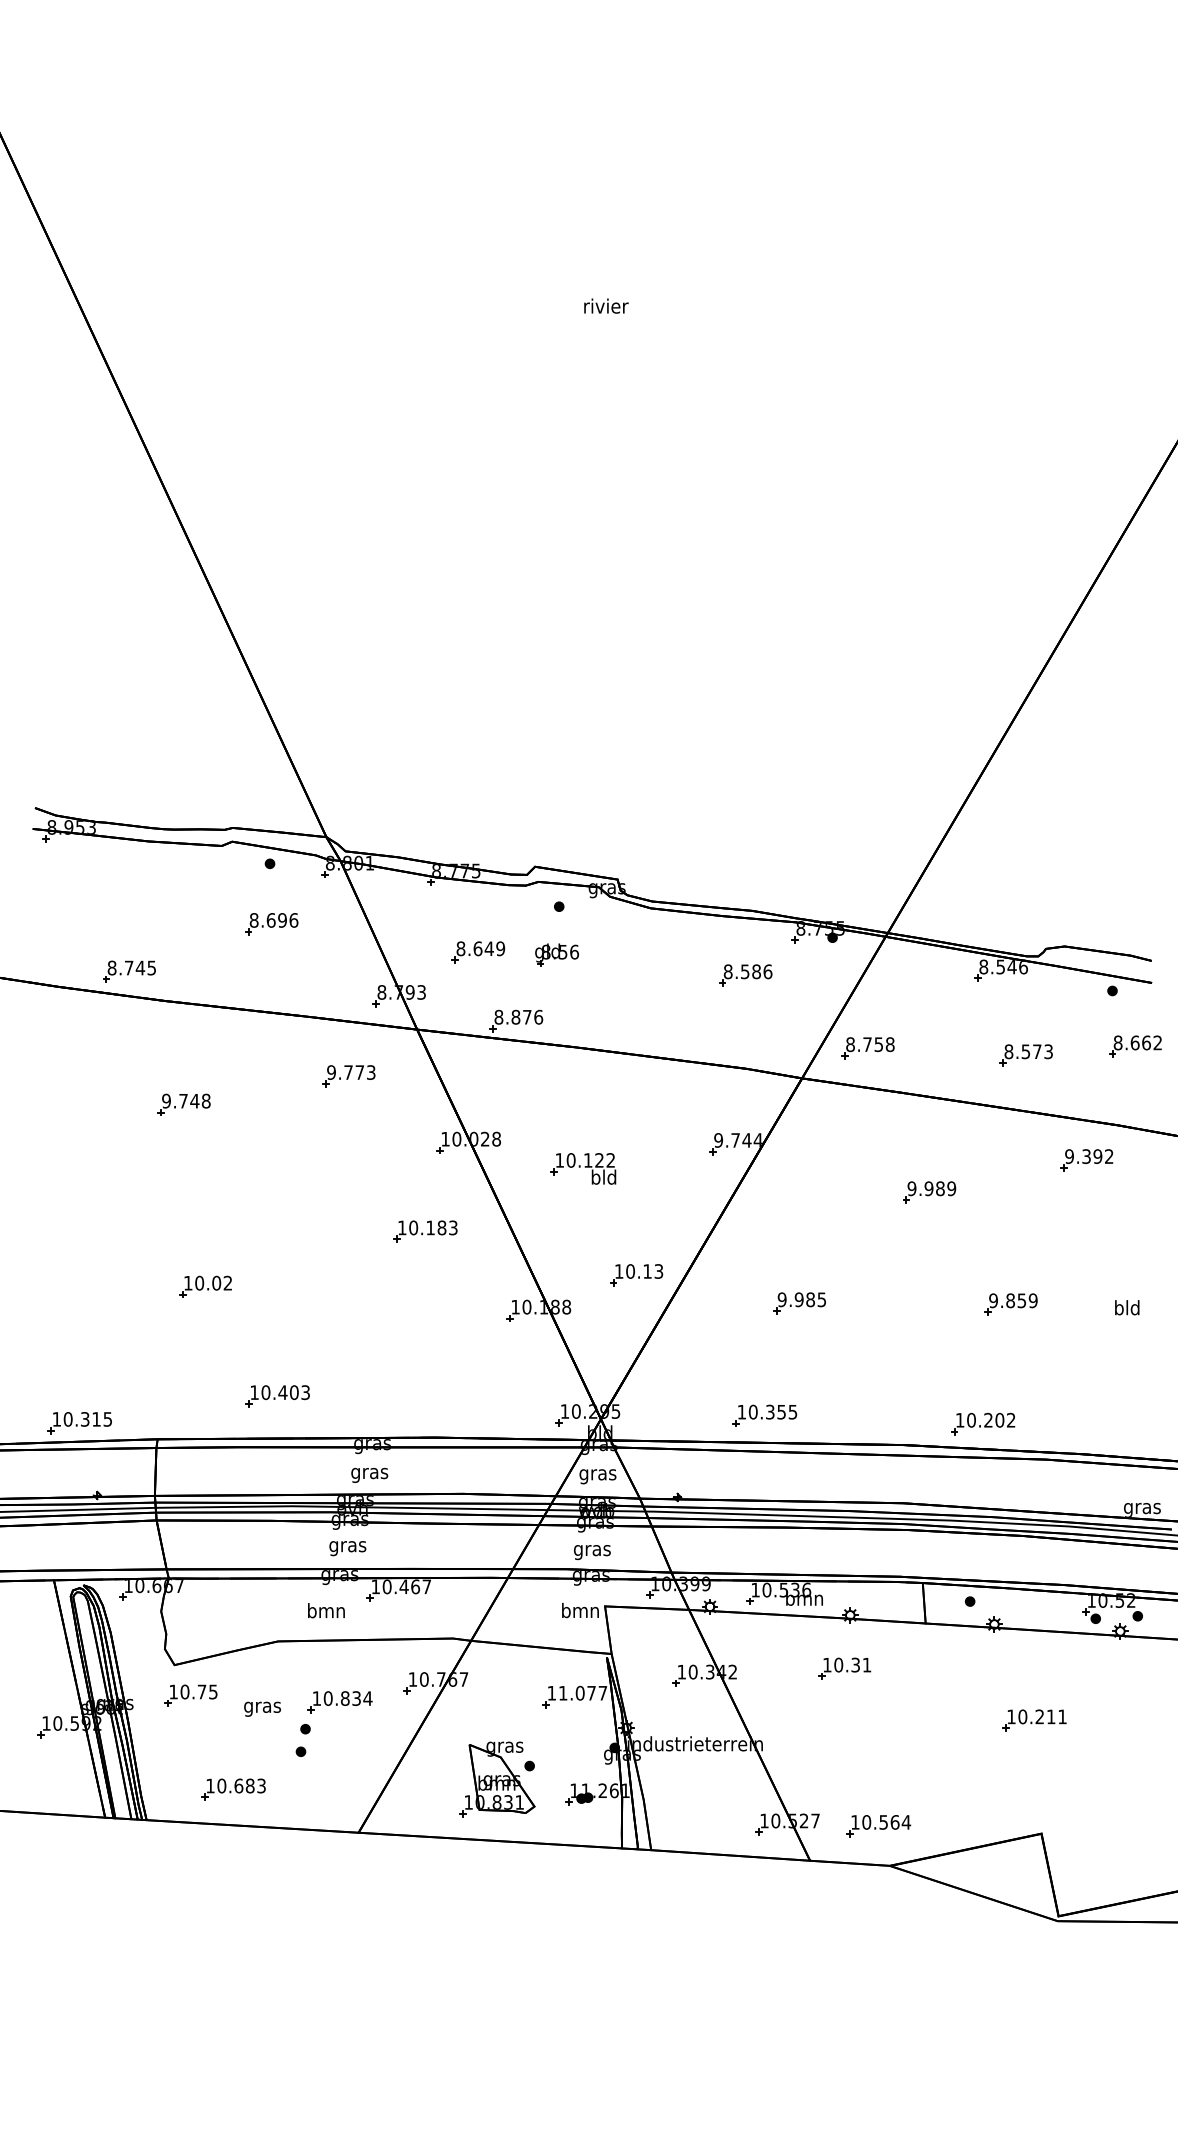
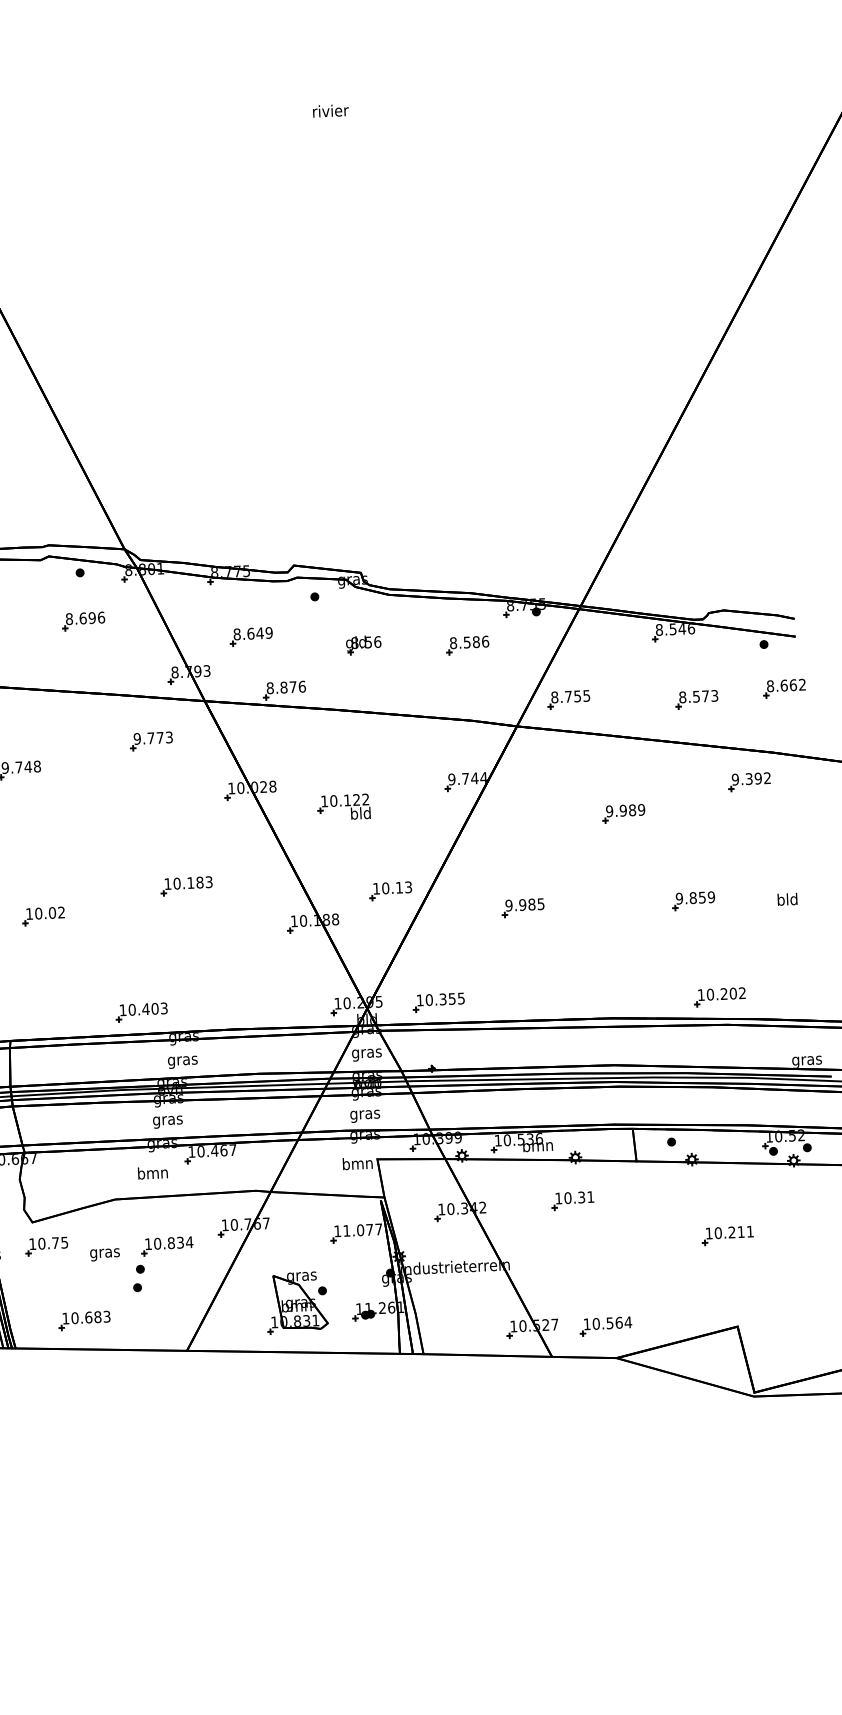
part: (556, 954) -> (363, 644), moved
text: (889, 1044) -> (586, 695), 8.758 -> 8.755
part: (425, 1231) -> (186, 886), moved
part: (277, 1396) -> (141, 1012), moved
part: (764, 1415) -> (438, 1002), moved
part: (983, 1423) -> (720, 996), moved

